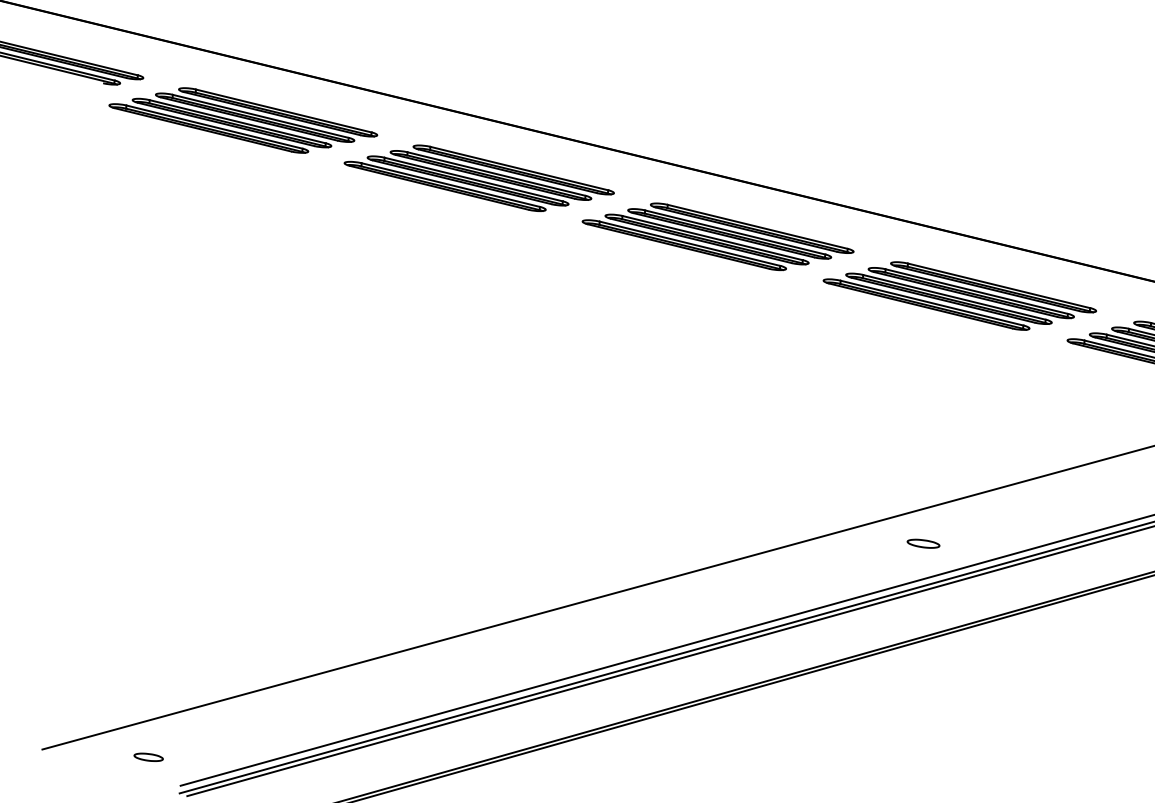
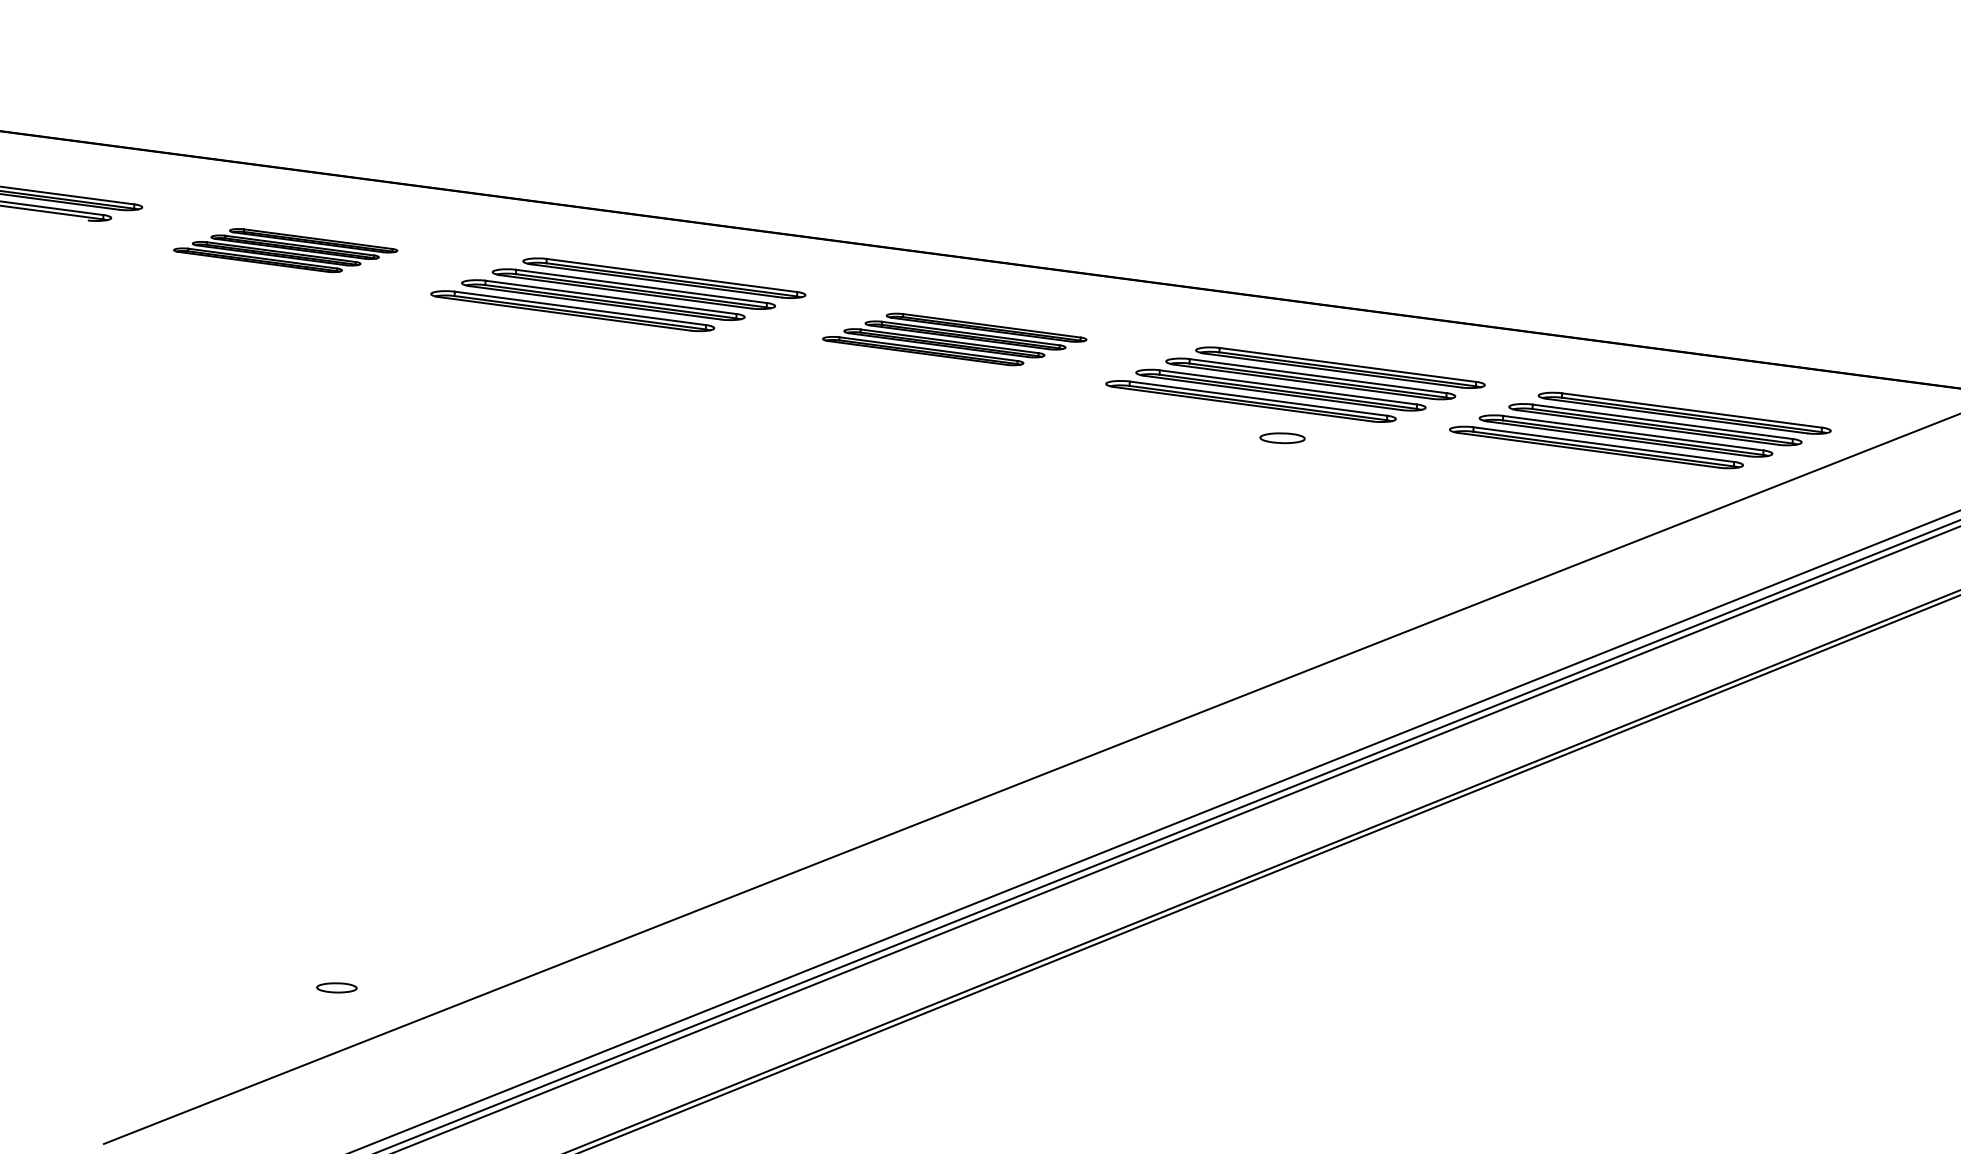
part: (243, 120) -> (285, 250), size x0.6
part: (717, 236) -> (954, 339), size x0.7
part: (923, 543) -> (1282, 438), moved
part: (148, 757) -> (336, 987), moved

